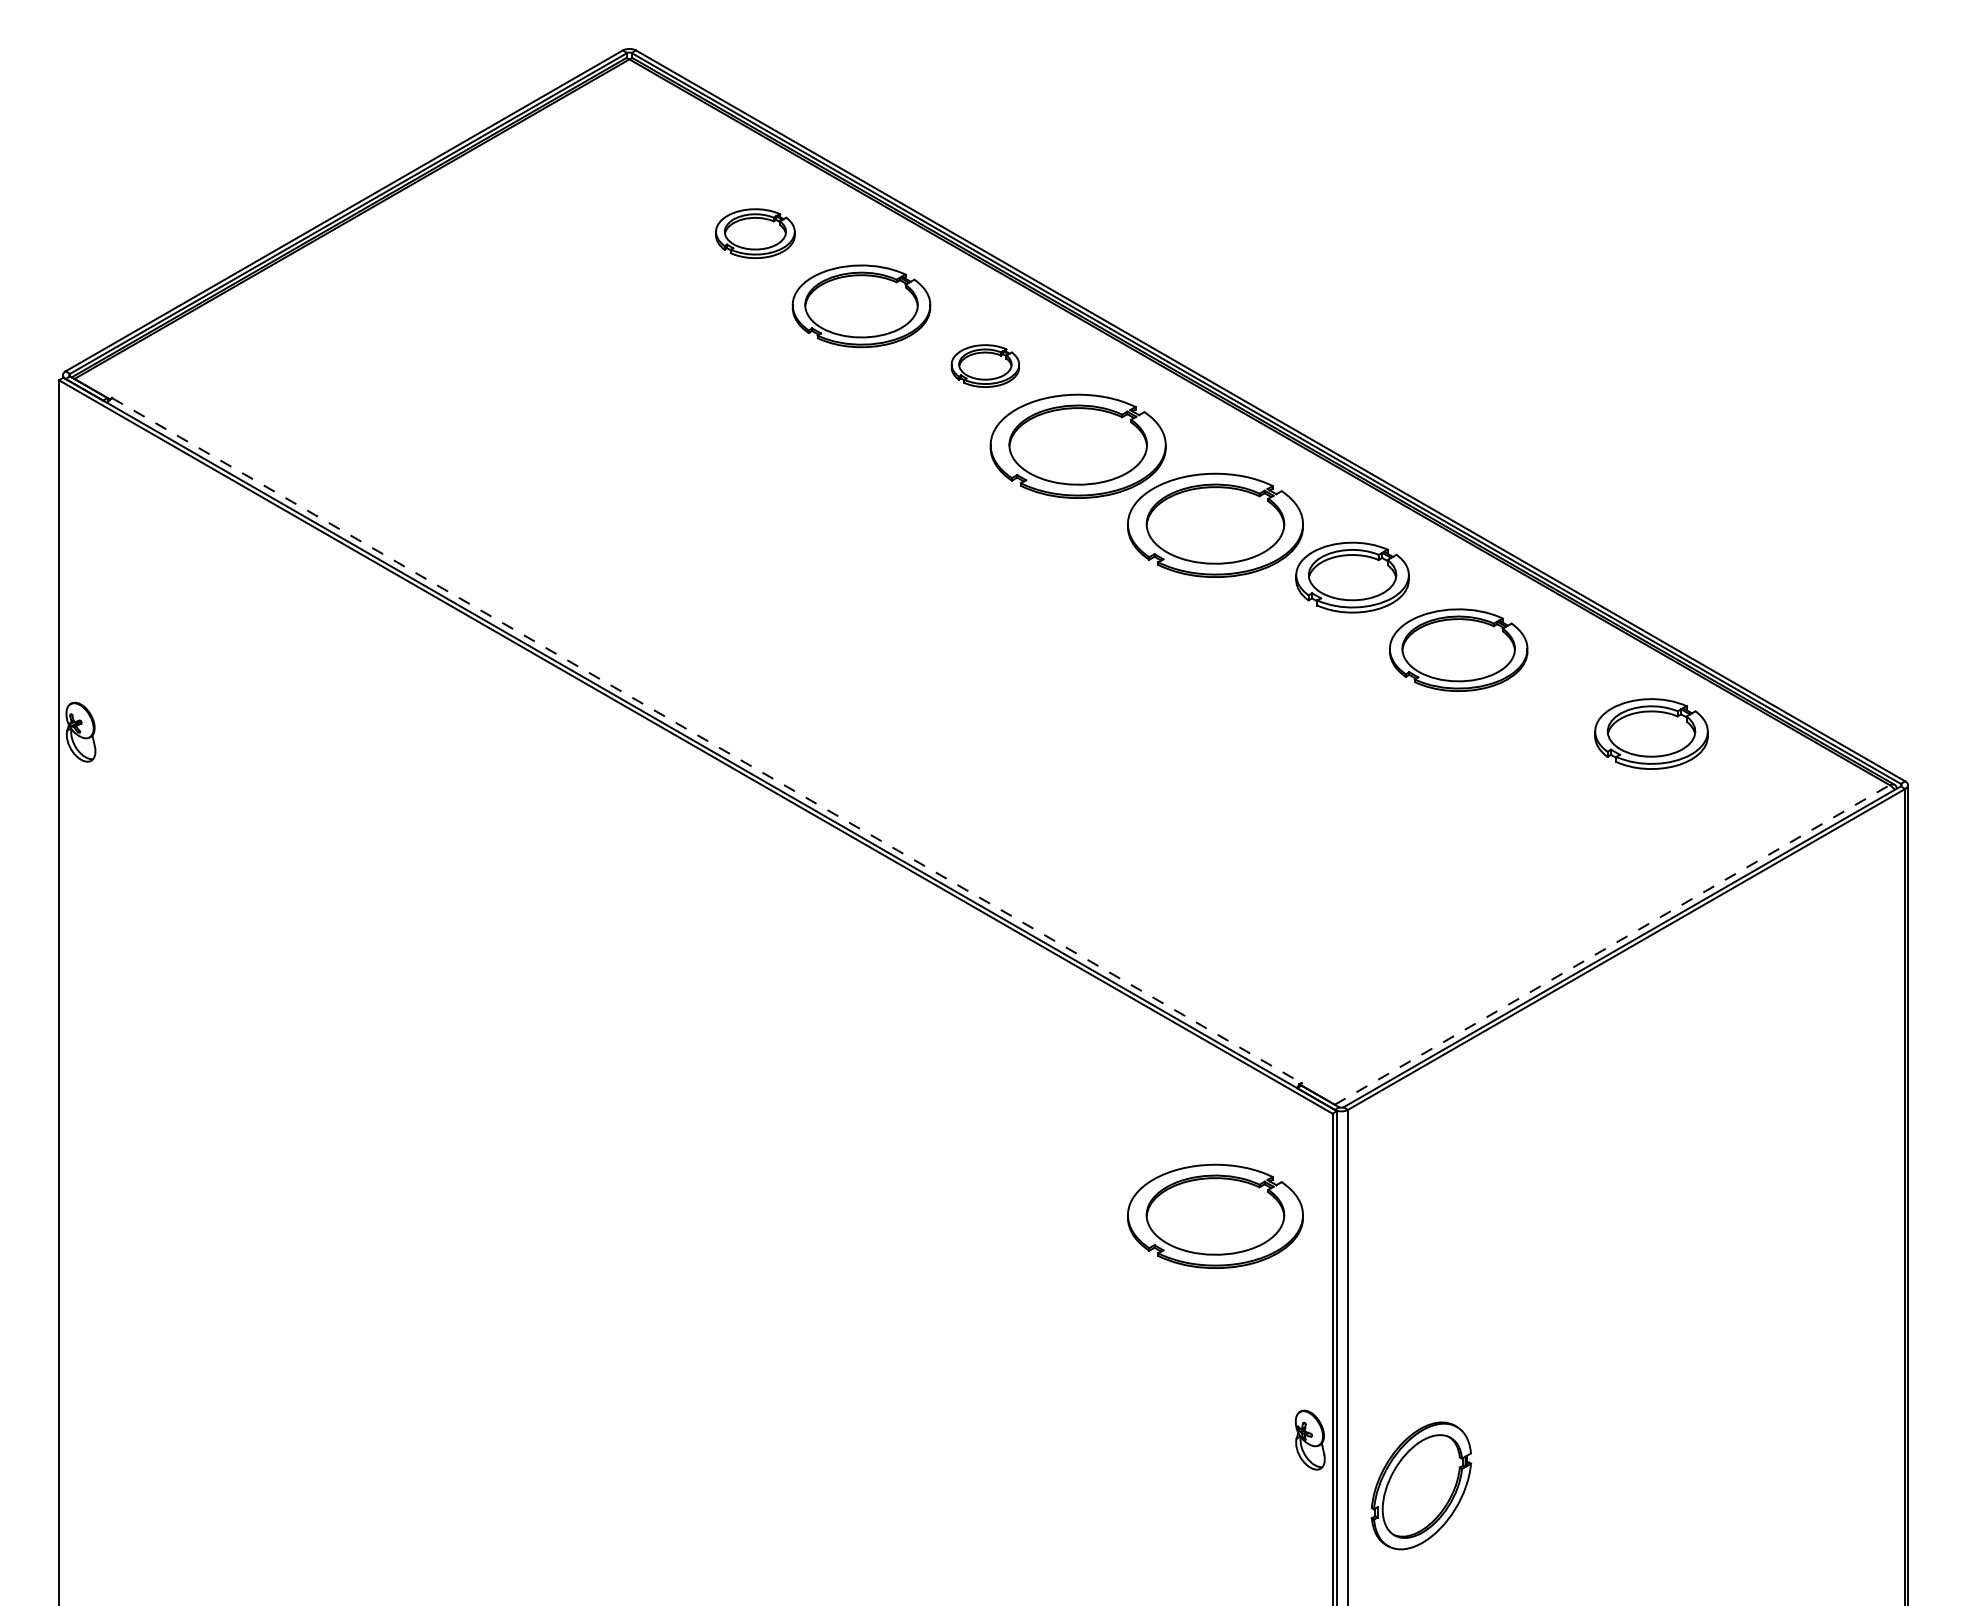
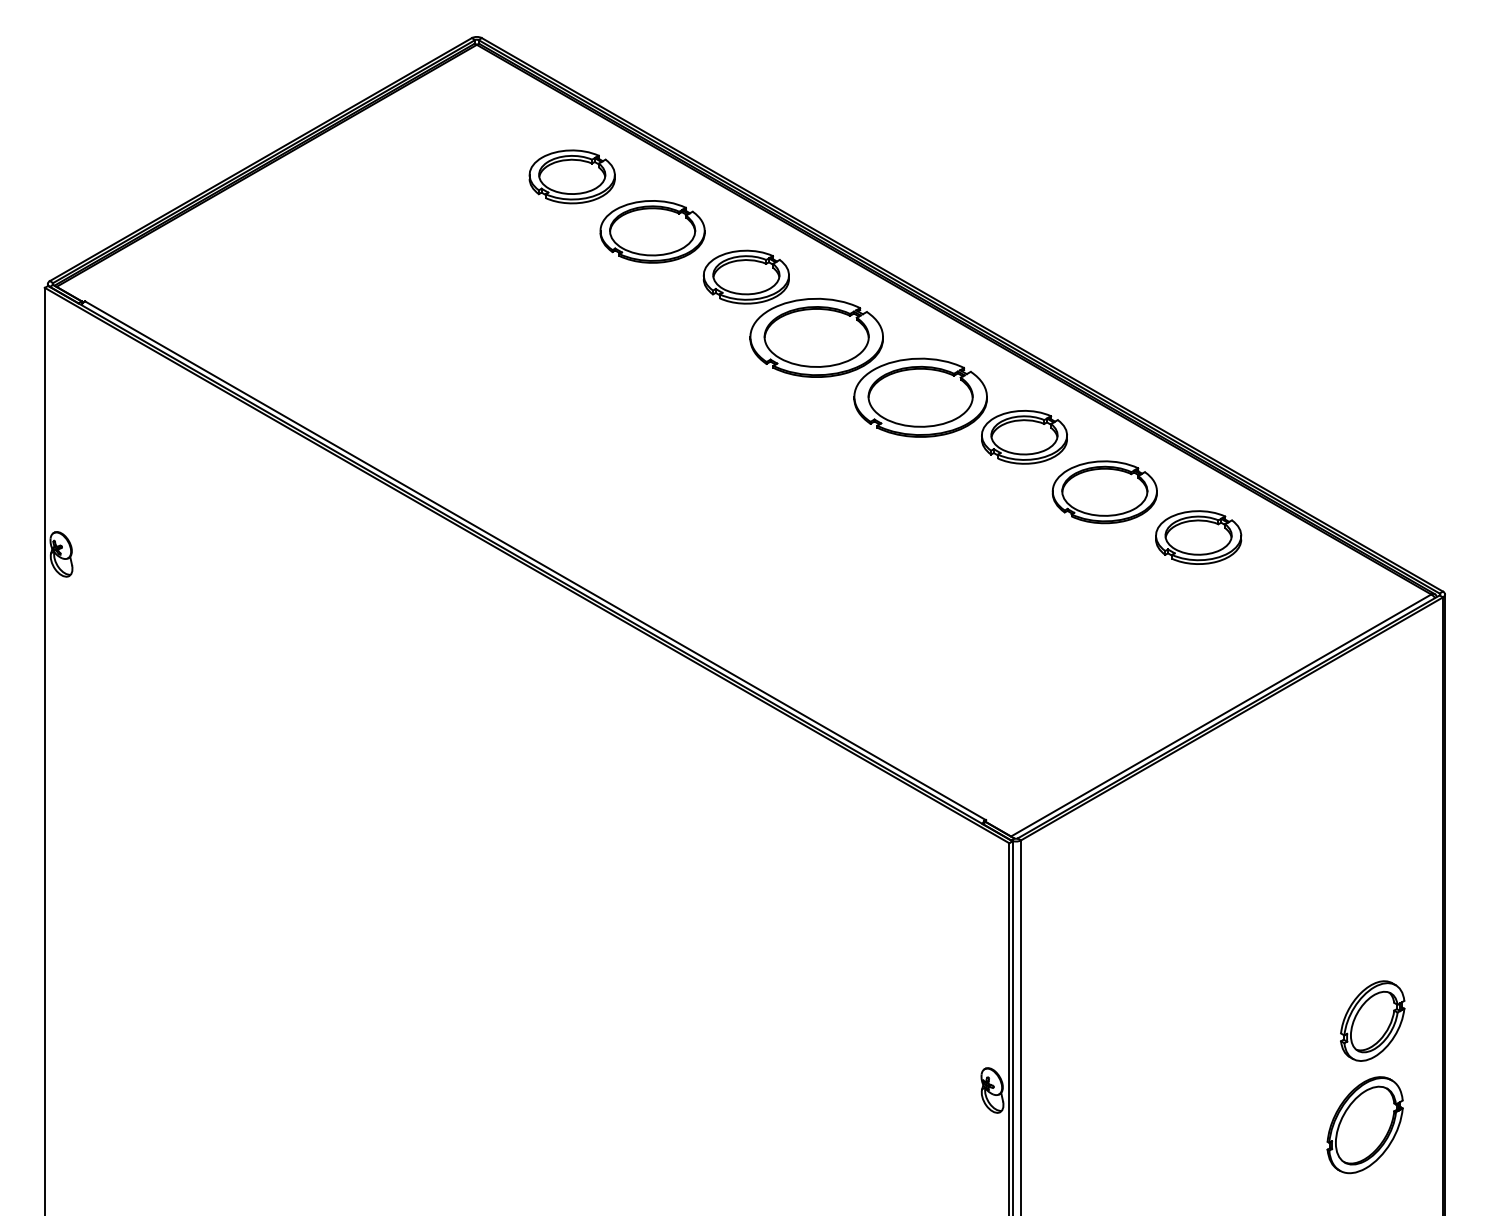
part: (755, 233) -> (572, 176), size x1.43
part: (985, 365) -> (746, 276), size x1.67
part: (1651, 733) -> (1198, 537), moved
line: (707, 740) -> (535, 560), dashed -> solid
line: (1612, 944) -> (1221, 715), dashed -> solid
part: (1215, 1215) -> (920, 920), removed
part: (1812, 1348) -> (1372, 1021), added
part: (1421, 1485) -> (1365, 1124), moved

